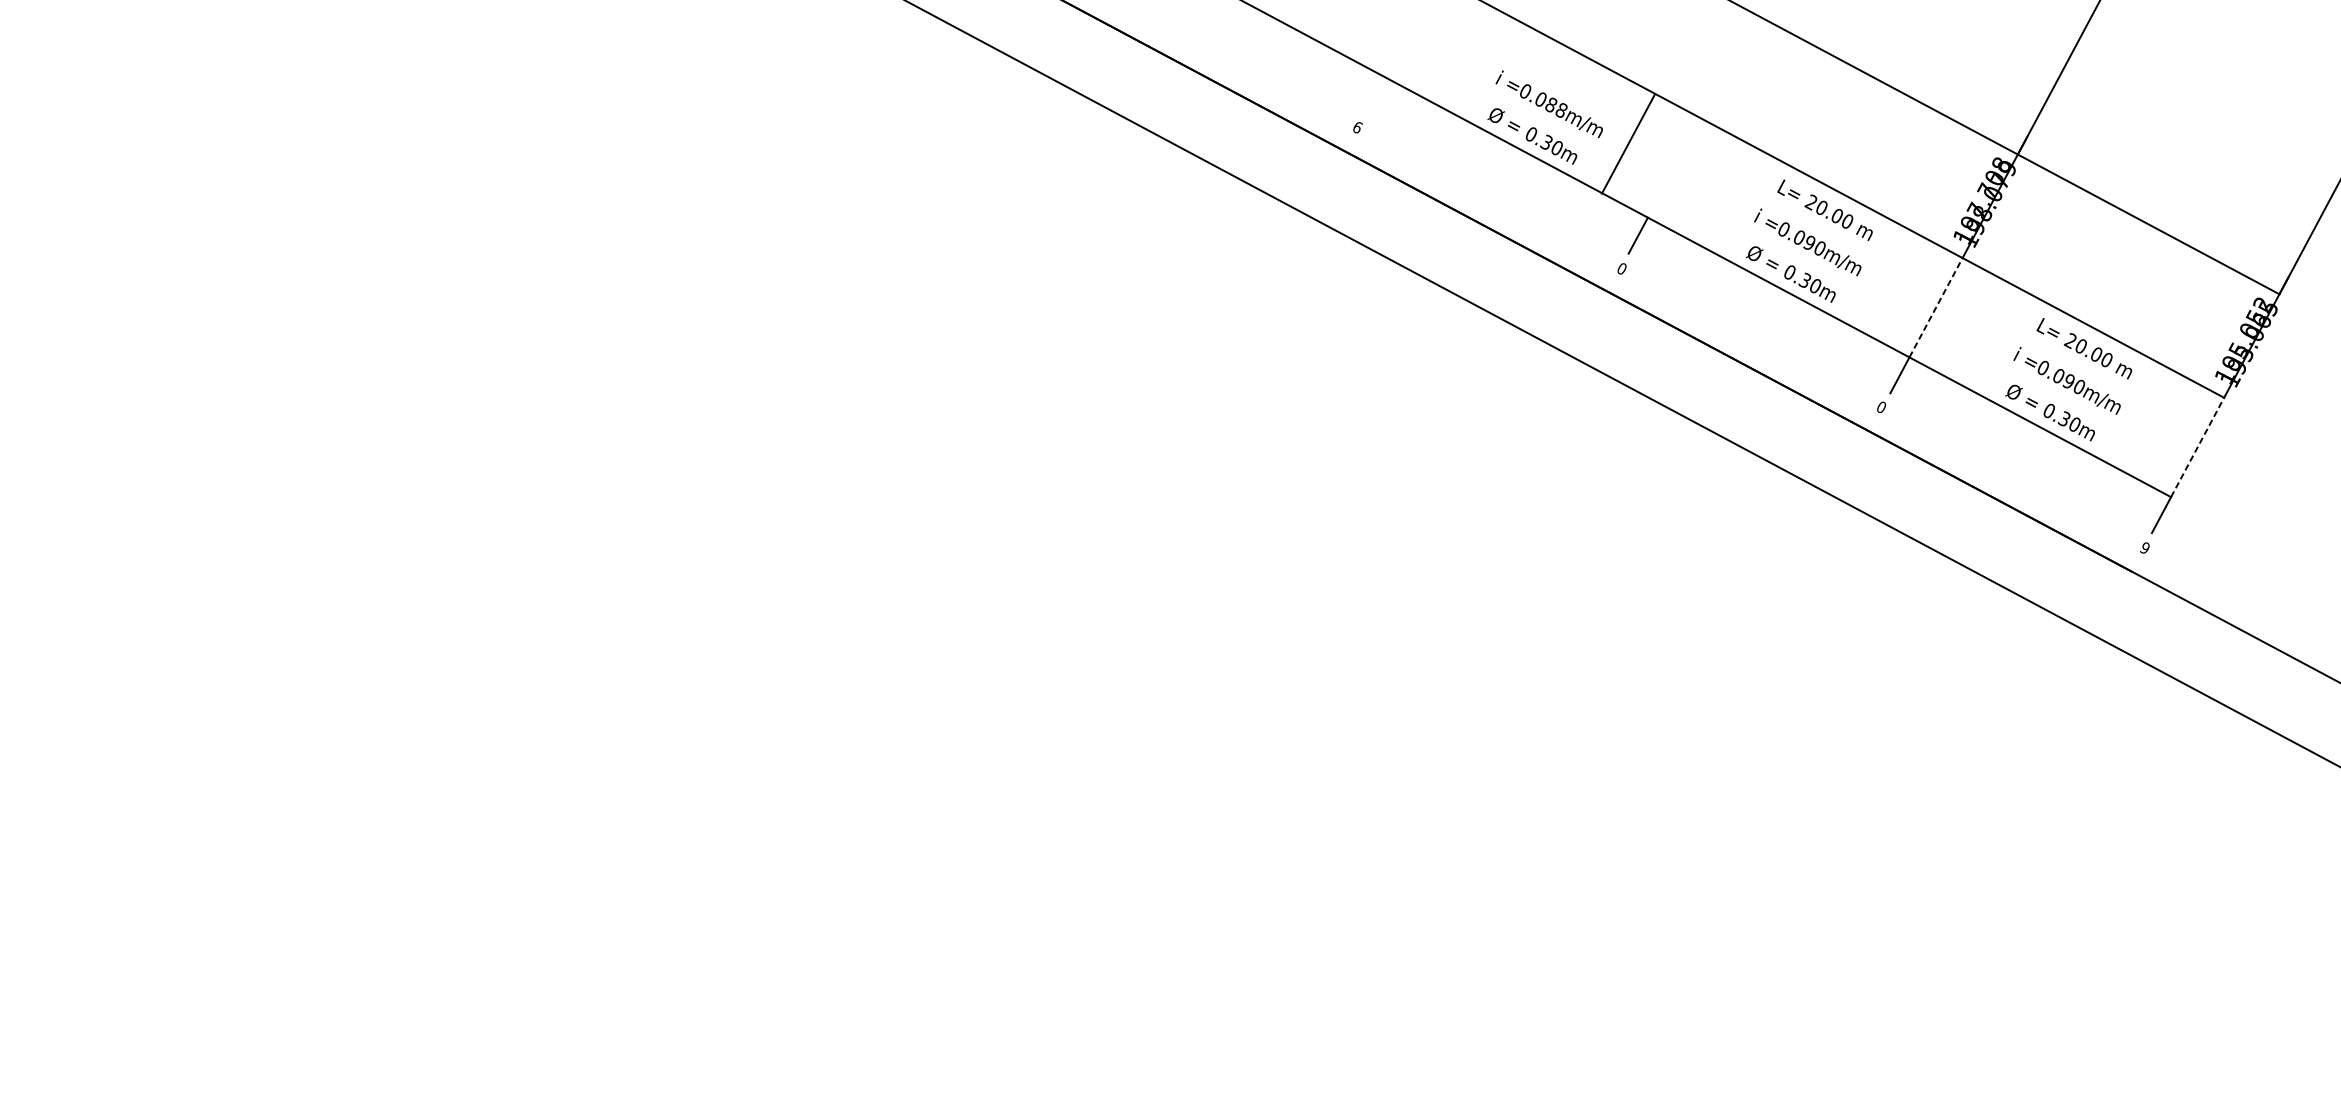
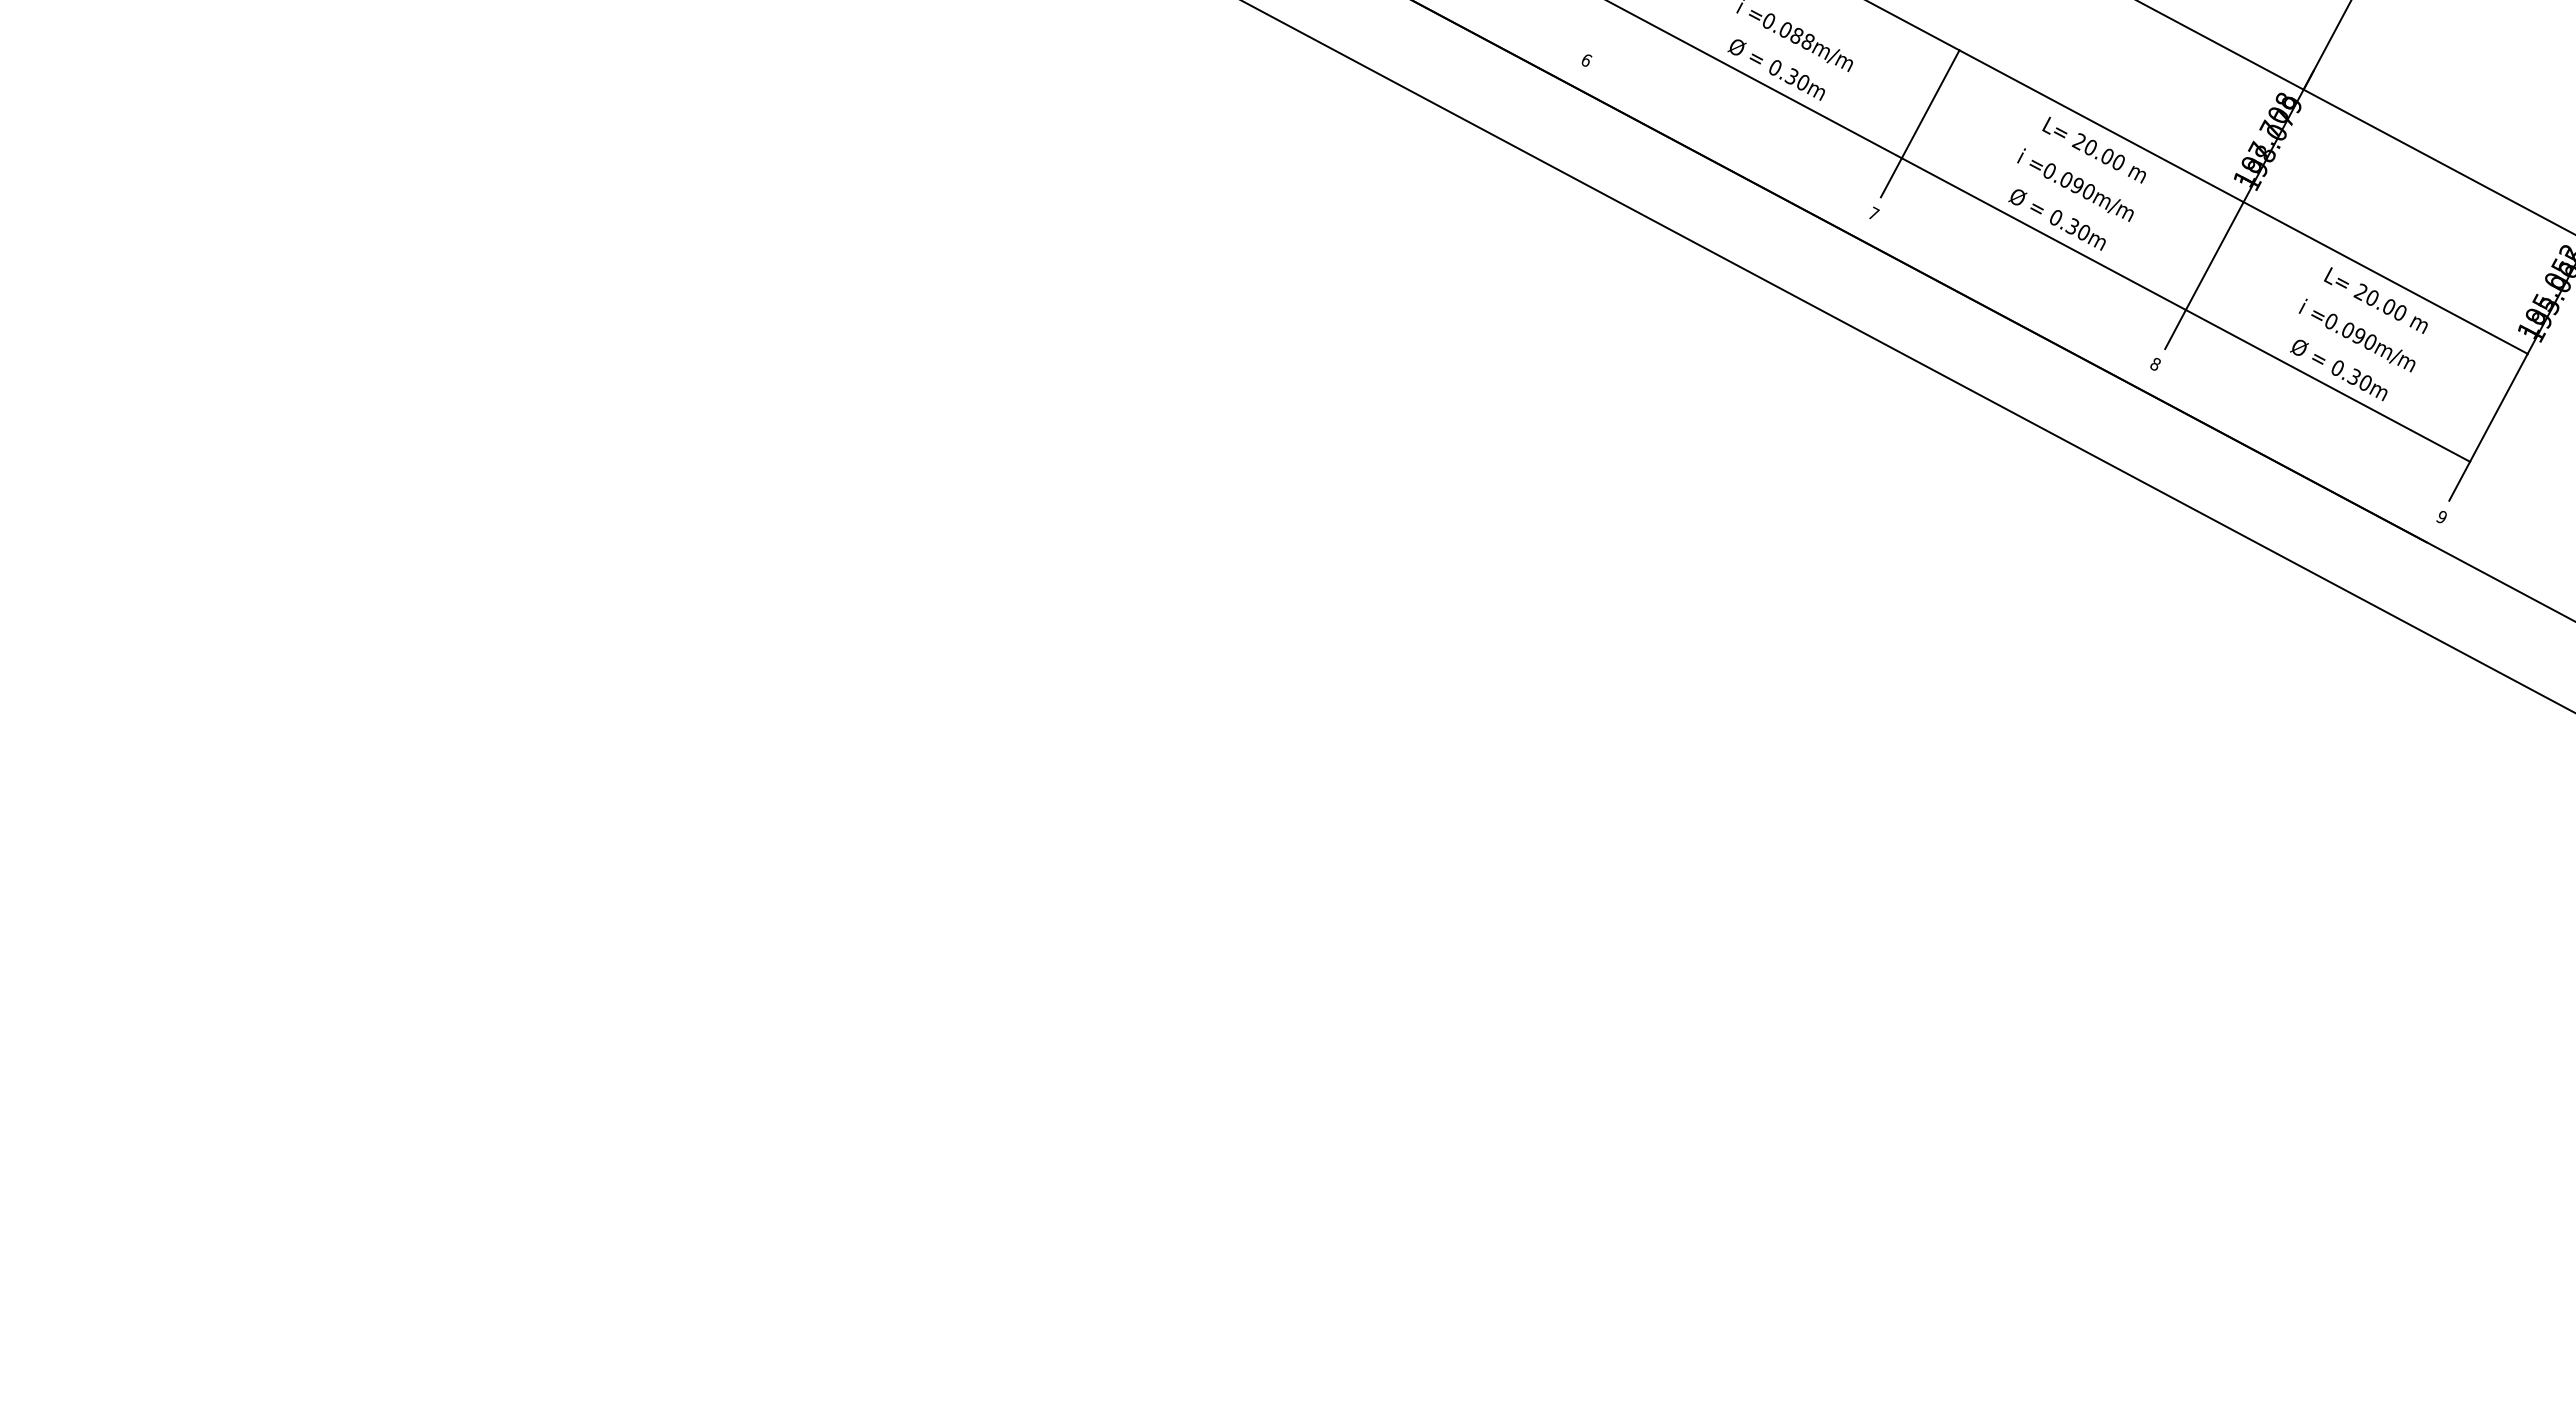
line: (1628, 144) -> (1930, 104), moved
text: (1621, 267) -> (1873, 212), 0 -> 7
line: (1936, 307) -> (2215, 255), dashed -> solid
text: (1881, 406) -> (2155, 363), 0 -> 8
line: (2198, 447) -> (2499, 407), dashed -> solid

